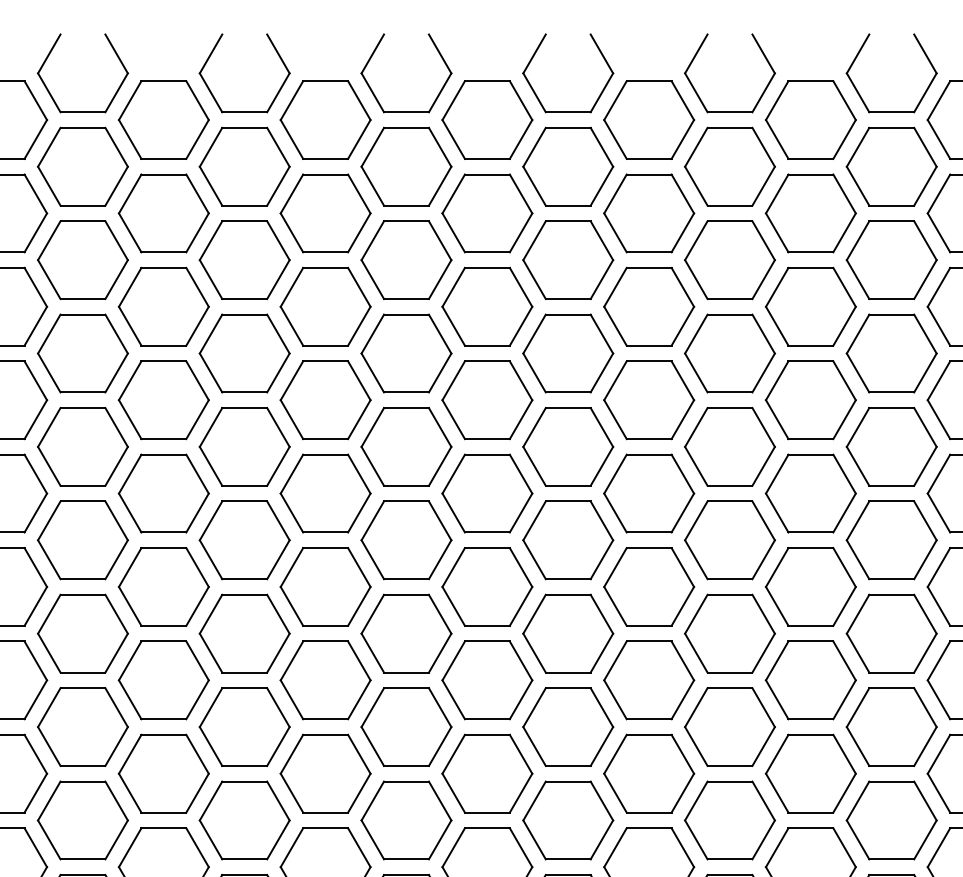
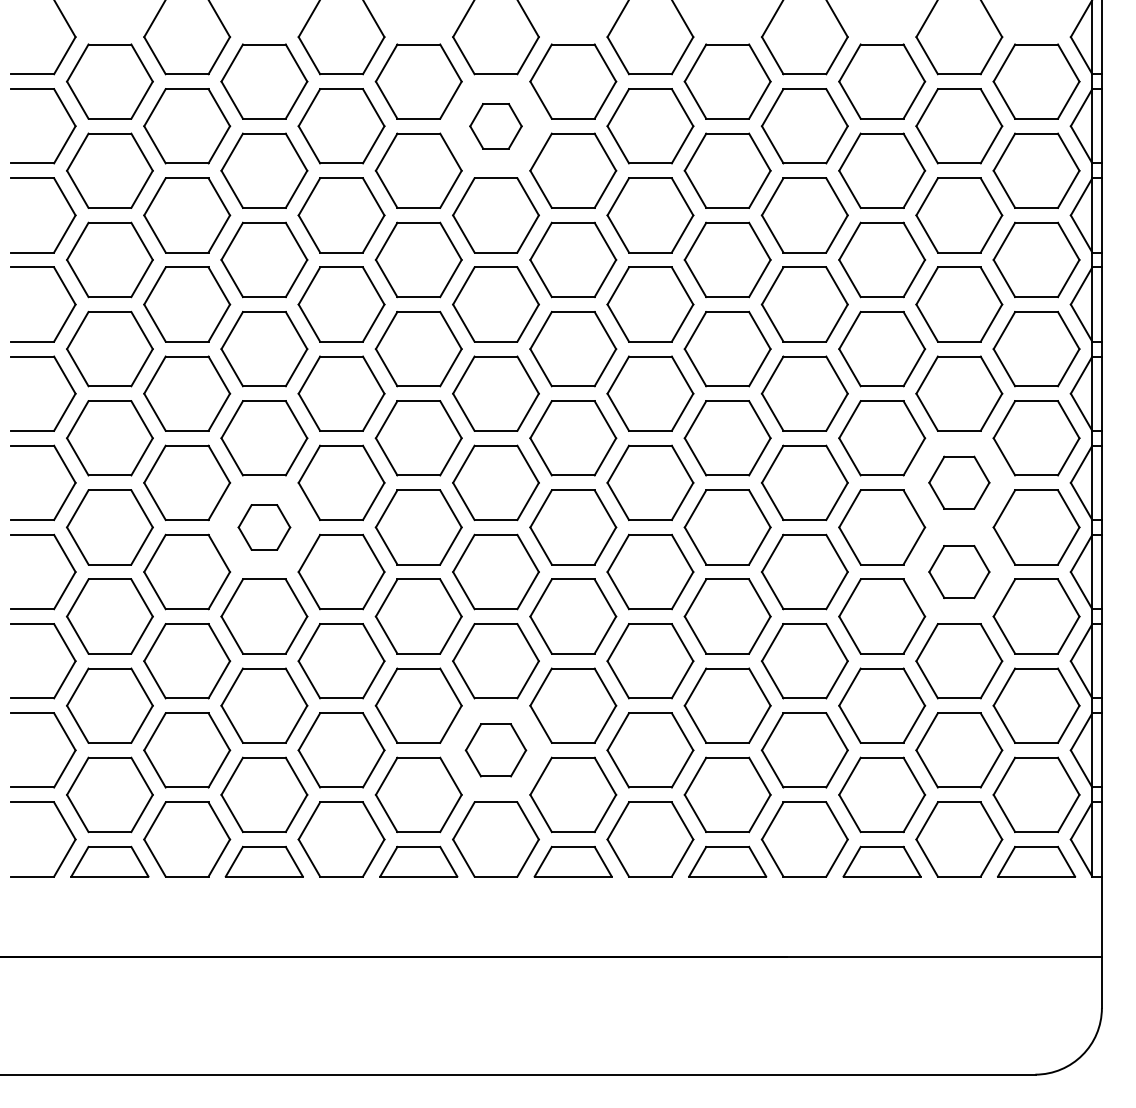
part: (405, 167) -> (495, 126), size x0.6
part: (891, 539) -> (959, 482), size x0.7
part: (164, 587) -> (264, 527), size x0.6
part: (891, 633) -> (959, 571), size x0.7
part: (405, 820) -> (495, 750), size x0.7

